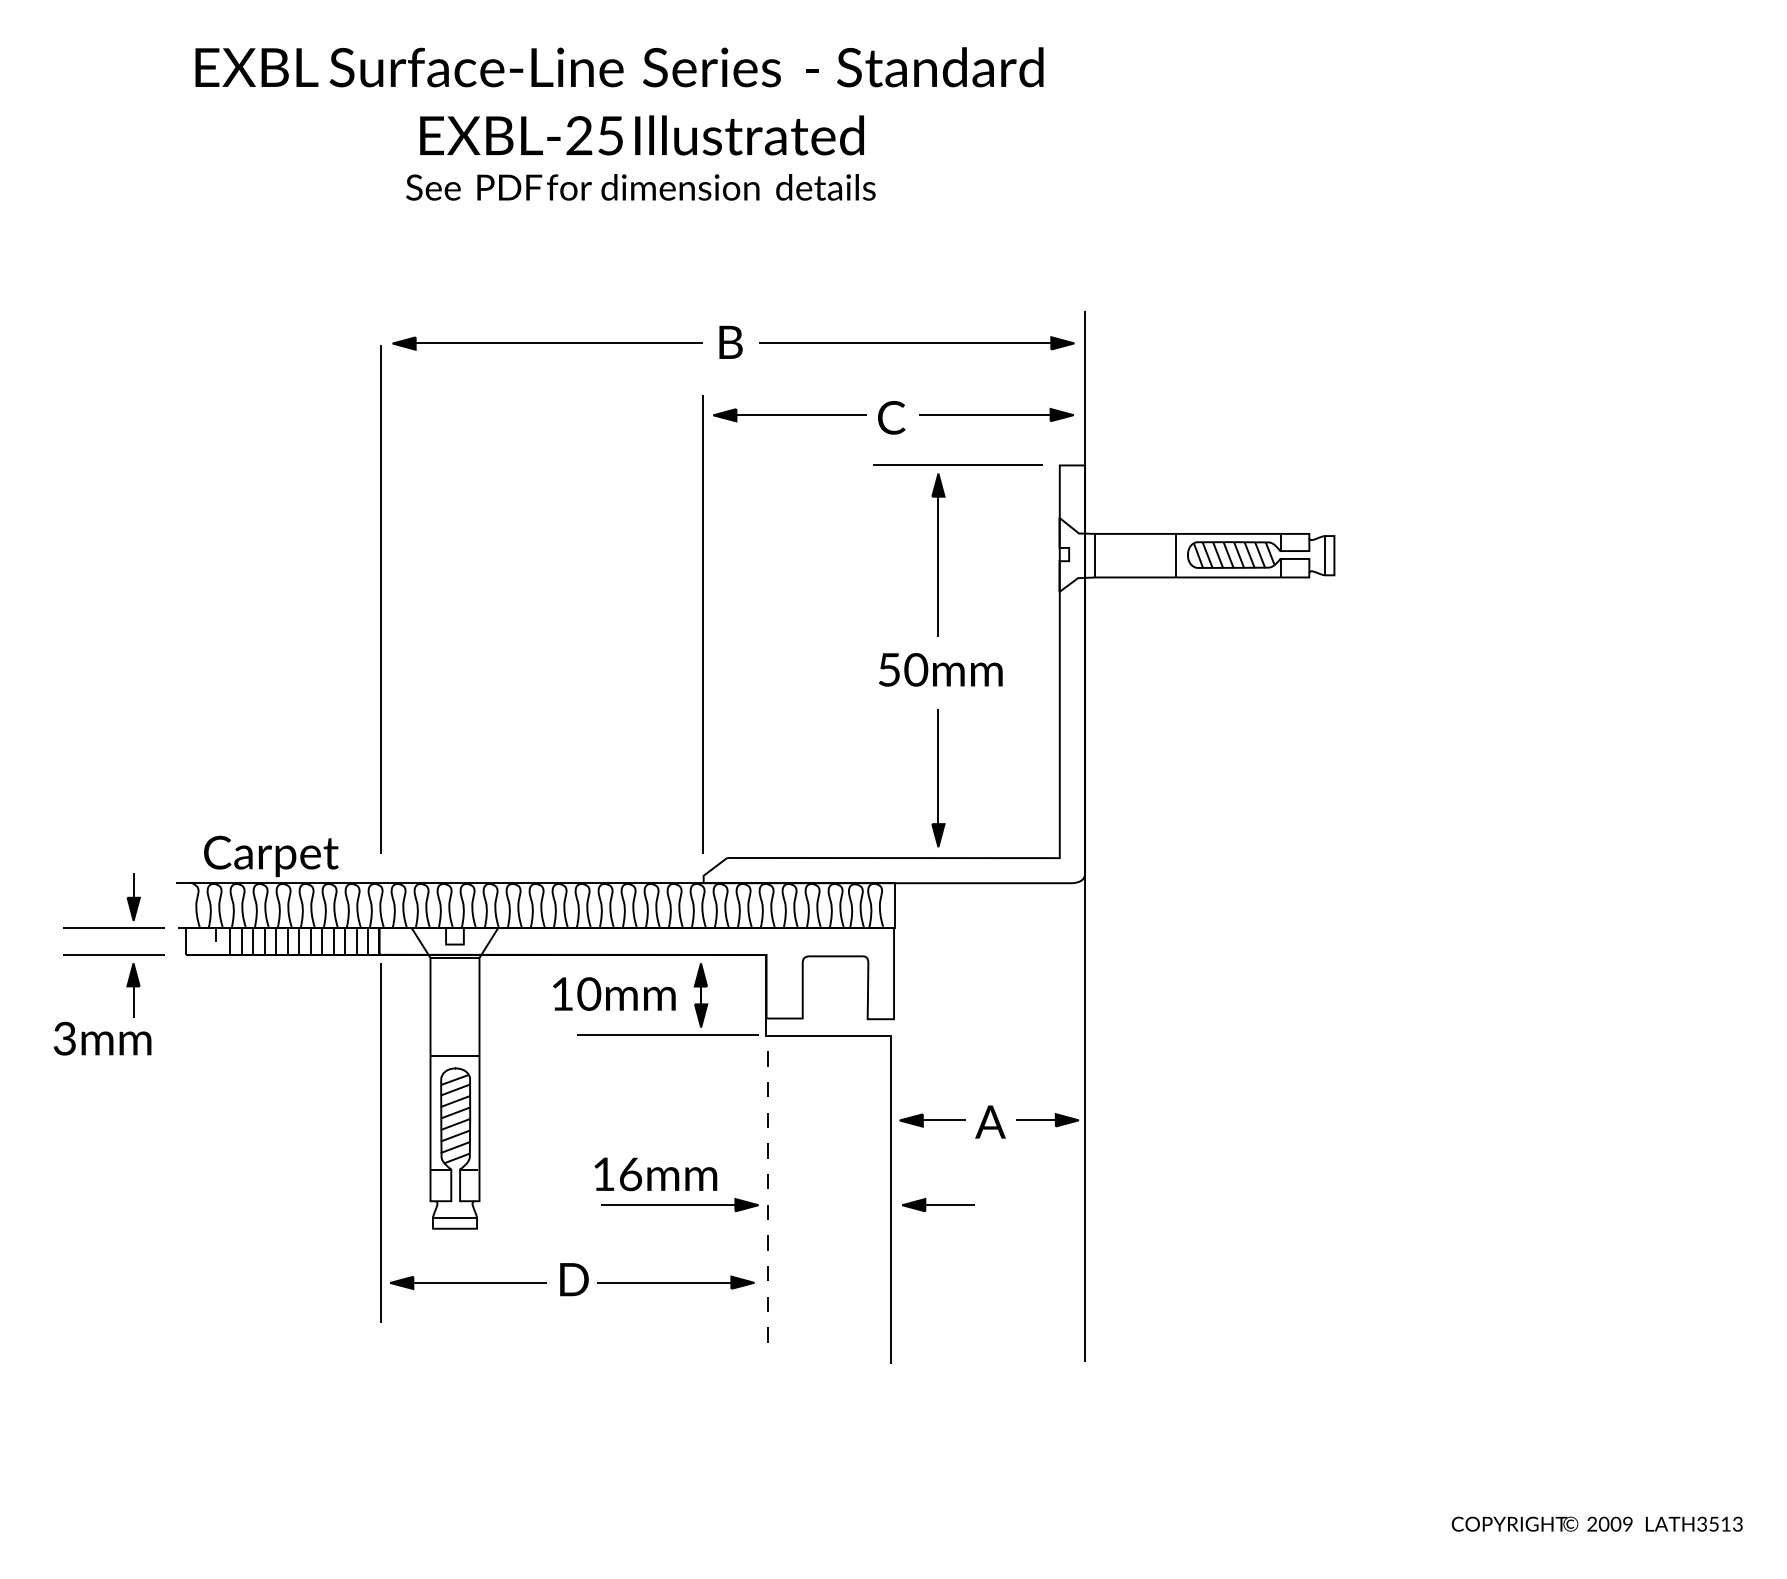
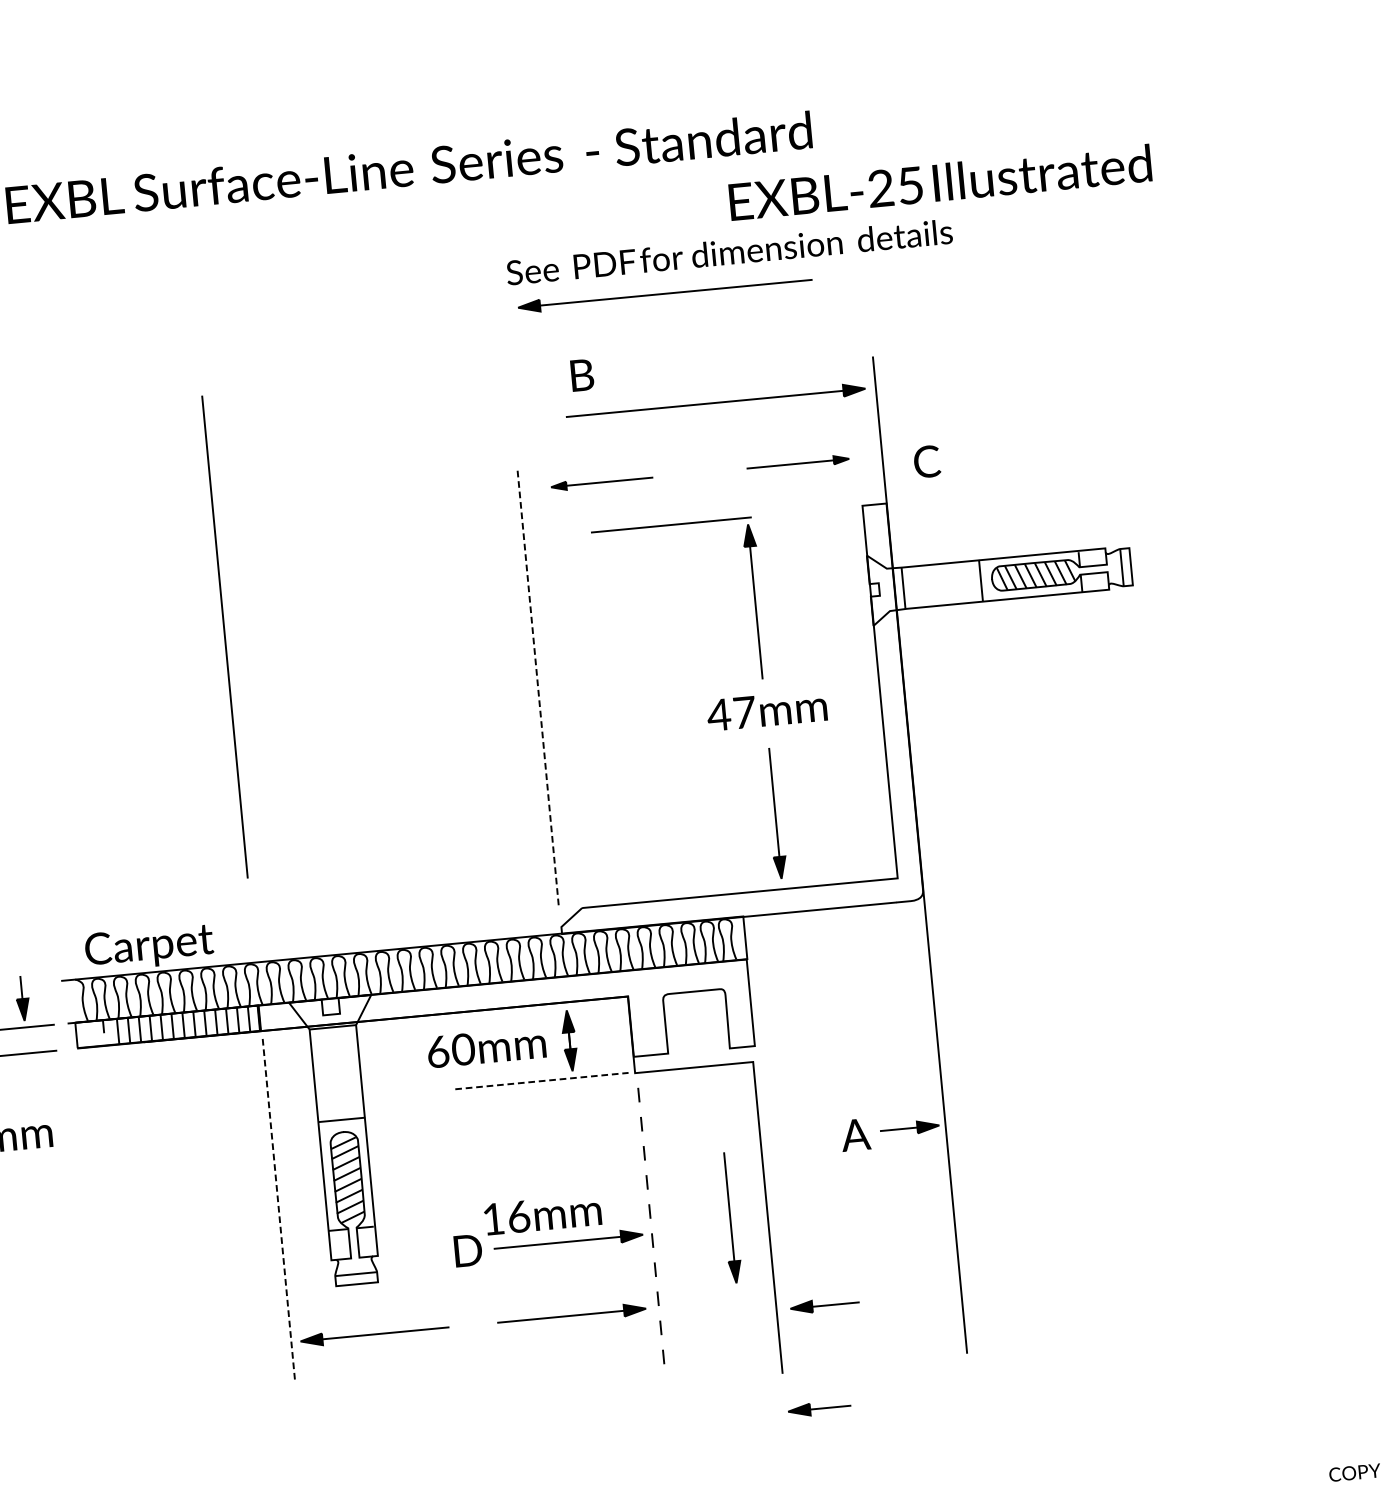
text: (641, 135) -> (939, 182), moved
text: (640, 187) -> (729, 252), moved
text: (730, 341) -> (581, 374), moved
part: (547, 343) -> (665, 293), moved
part: (996, 414) -> (797, 463), size x0.7
part: (789, 415) -> (601, 482), size x0.7
text: (891, 417) -> (926, 461), moved
line: (957, 464) -> (670, 524), moved
line: (380, 599) -> (224, 636), moved
line: (702, 624) -> (537, 688), solid -> dashed
text: (902, 669) -> (731, 713), 50mm -> 47mm
part: (133, 990) -> (30, 1087), removed
text: (562, 993) -> (438, 1051), 10mm -> 60mm
line: (668, 1034) -> (542, 1080), solid -> dashed
part: (932, 1120) -> (819, 1408), moved
line: (380, 1143) -> (278, 1210), solid -> dashed
part: (851, 1196) -> (730, 1218), added
part: (938, 1205) -> (824, 1305), moved
text: (574, 1279) -> (468, 1250), moved

